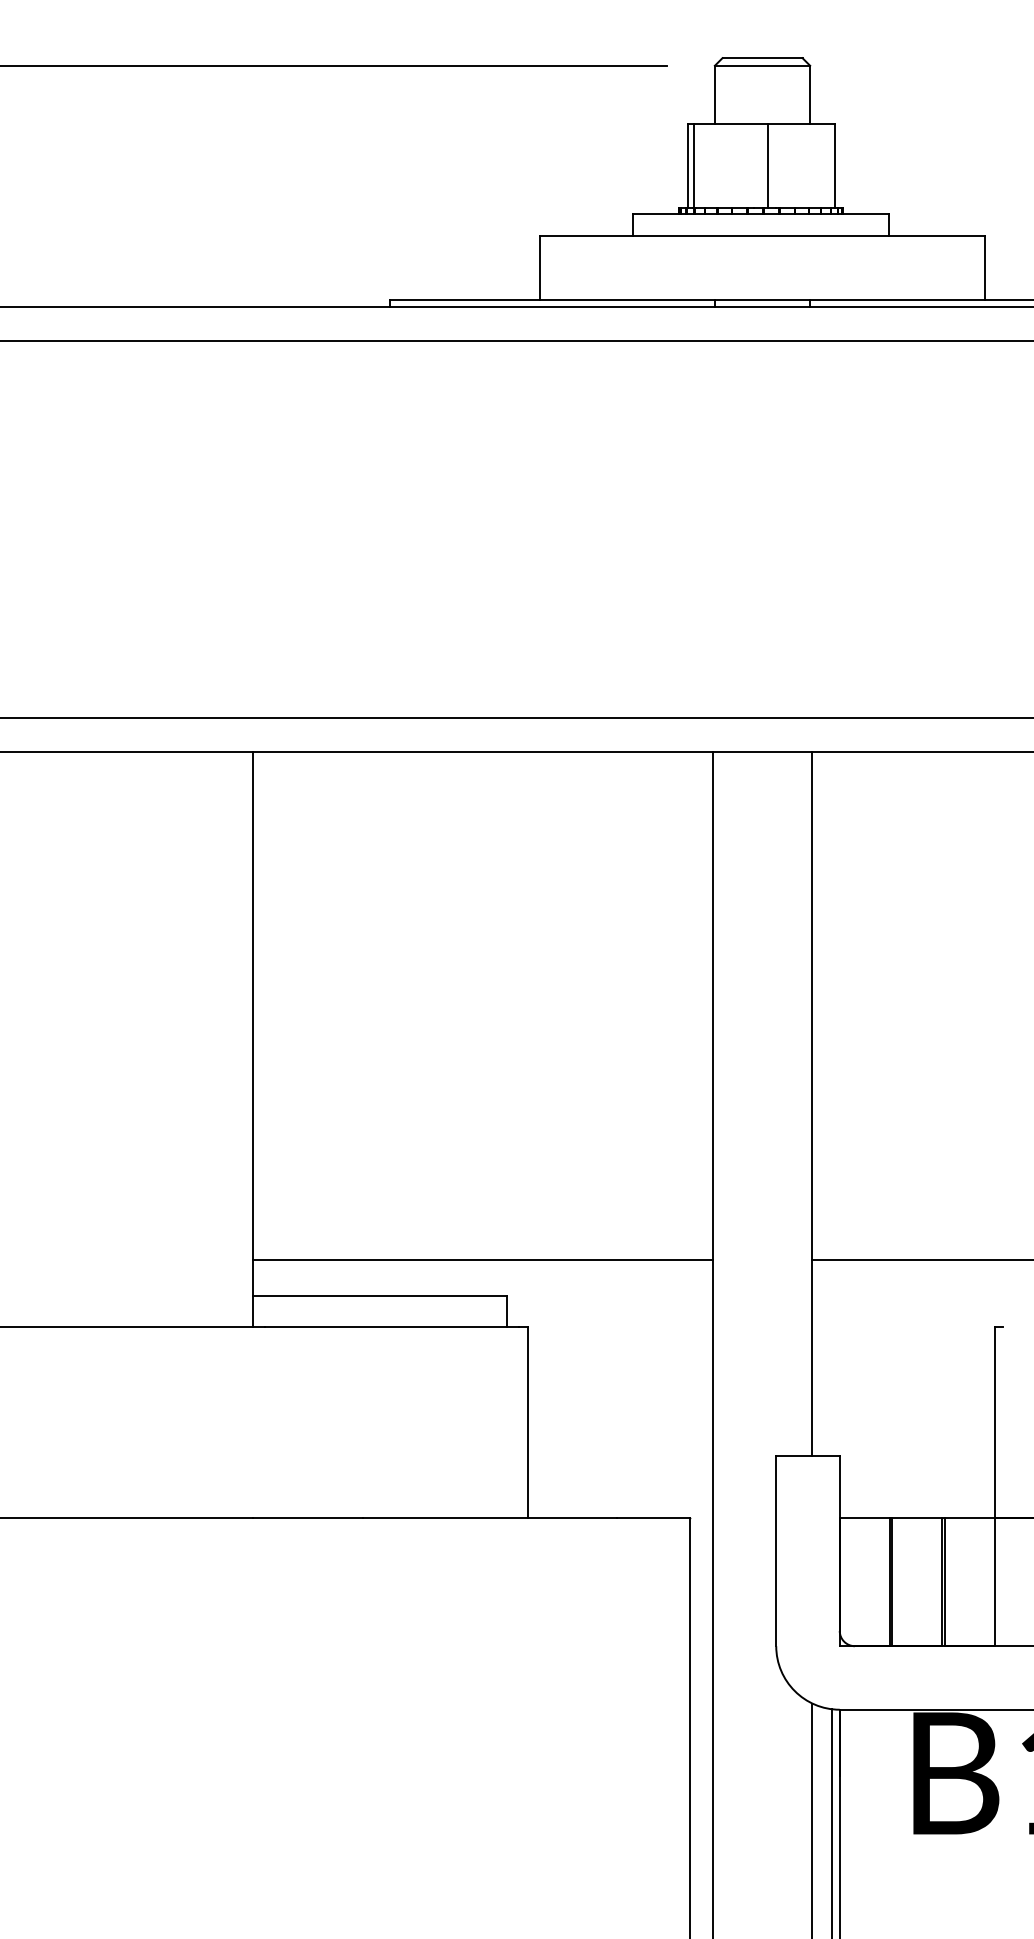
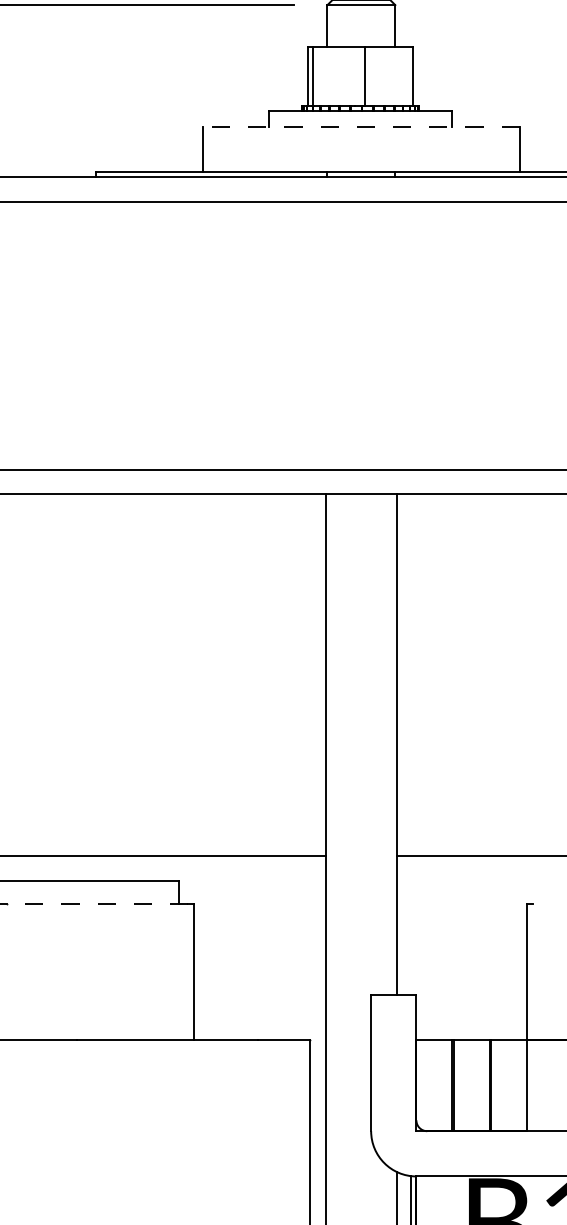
line: (762, 236) -> (361, 126), solid -> dashed
line: (391, 1327) -> (97, 904), solid -> dashed

